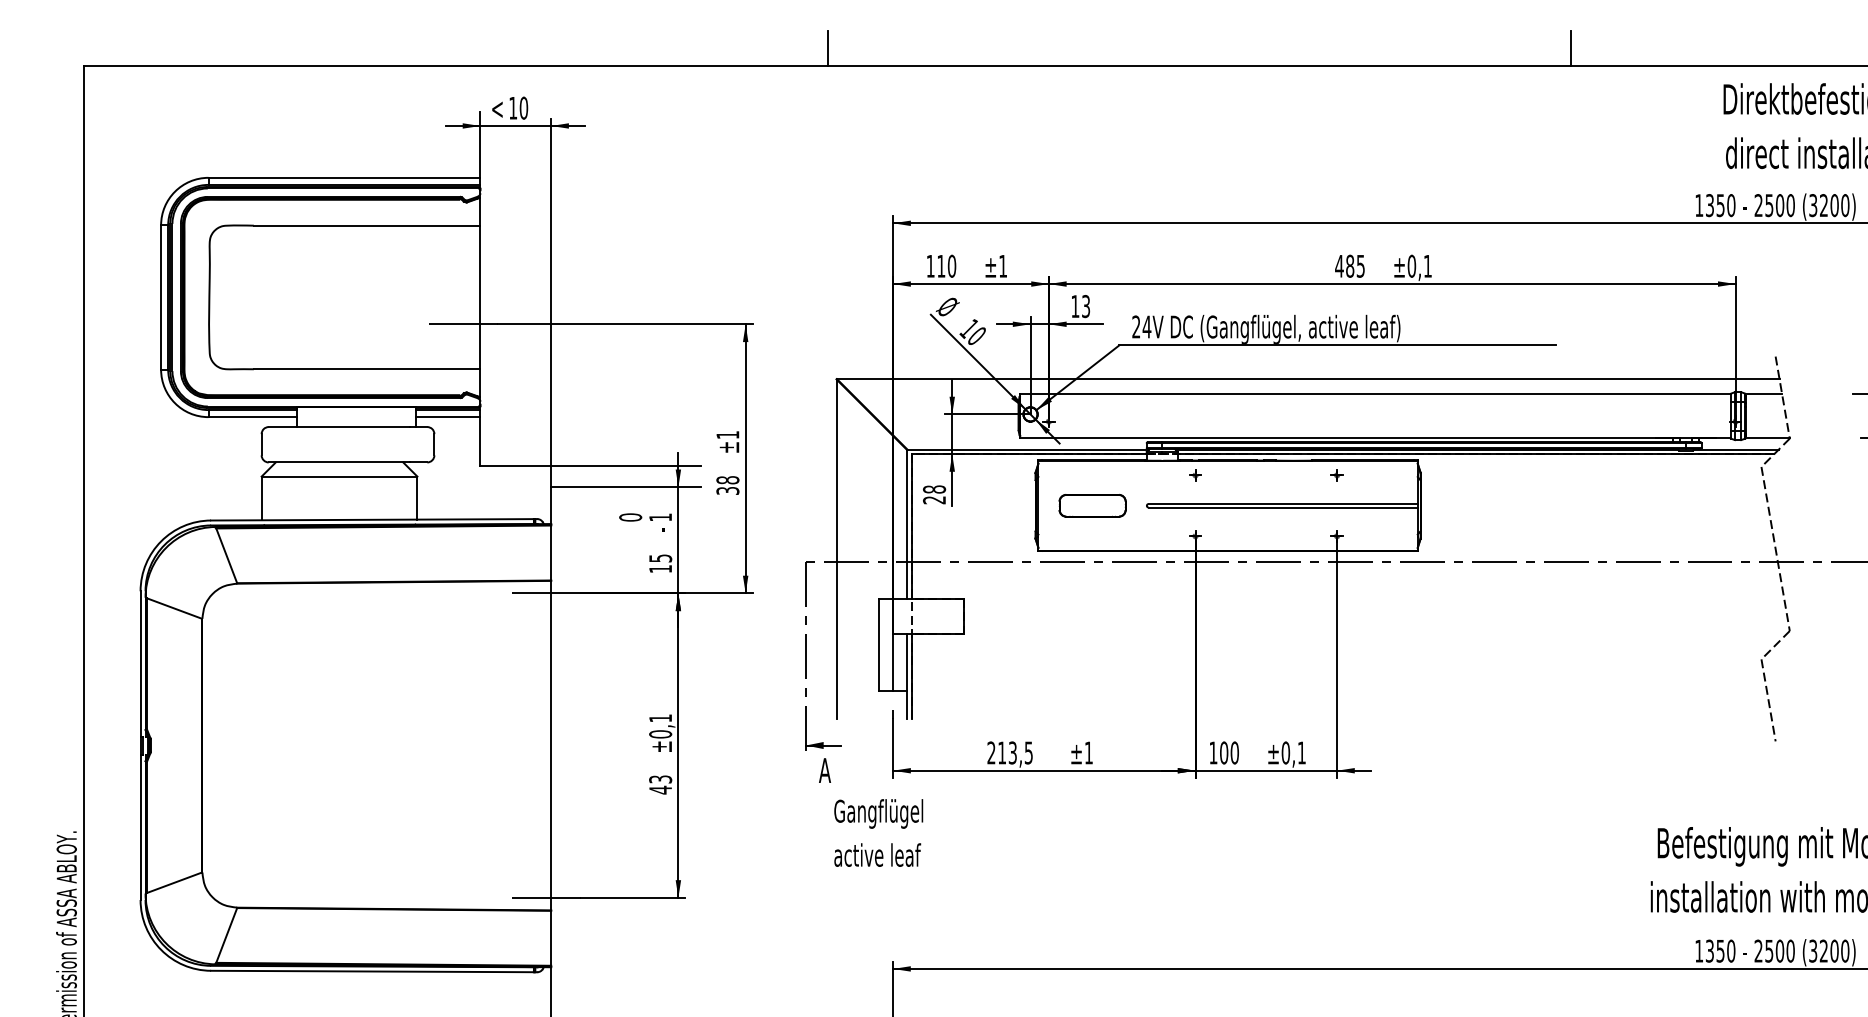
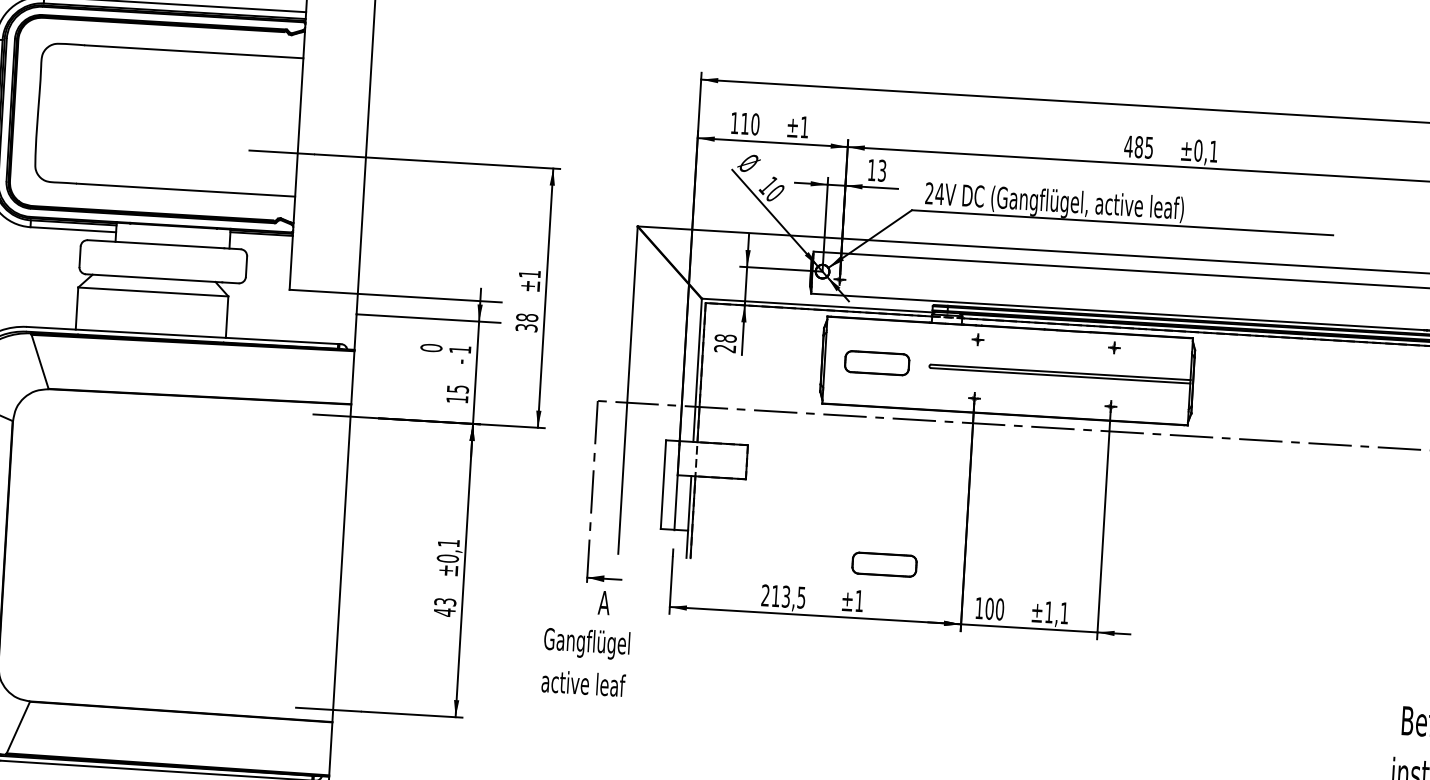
line: (447, 417) -> (260, 241), removed
part: (1112, 713) -> (884, 564), added
text: (1285, 752) -> (1048, 611), ±0,1 -> ±1,1
text: (878, 832) -> (585, 661), moved

